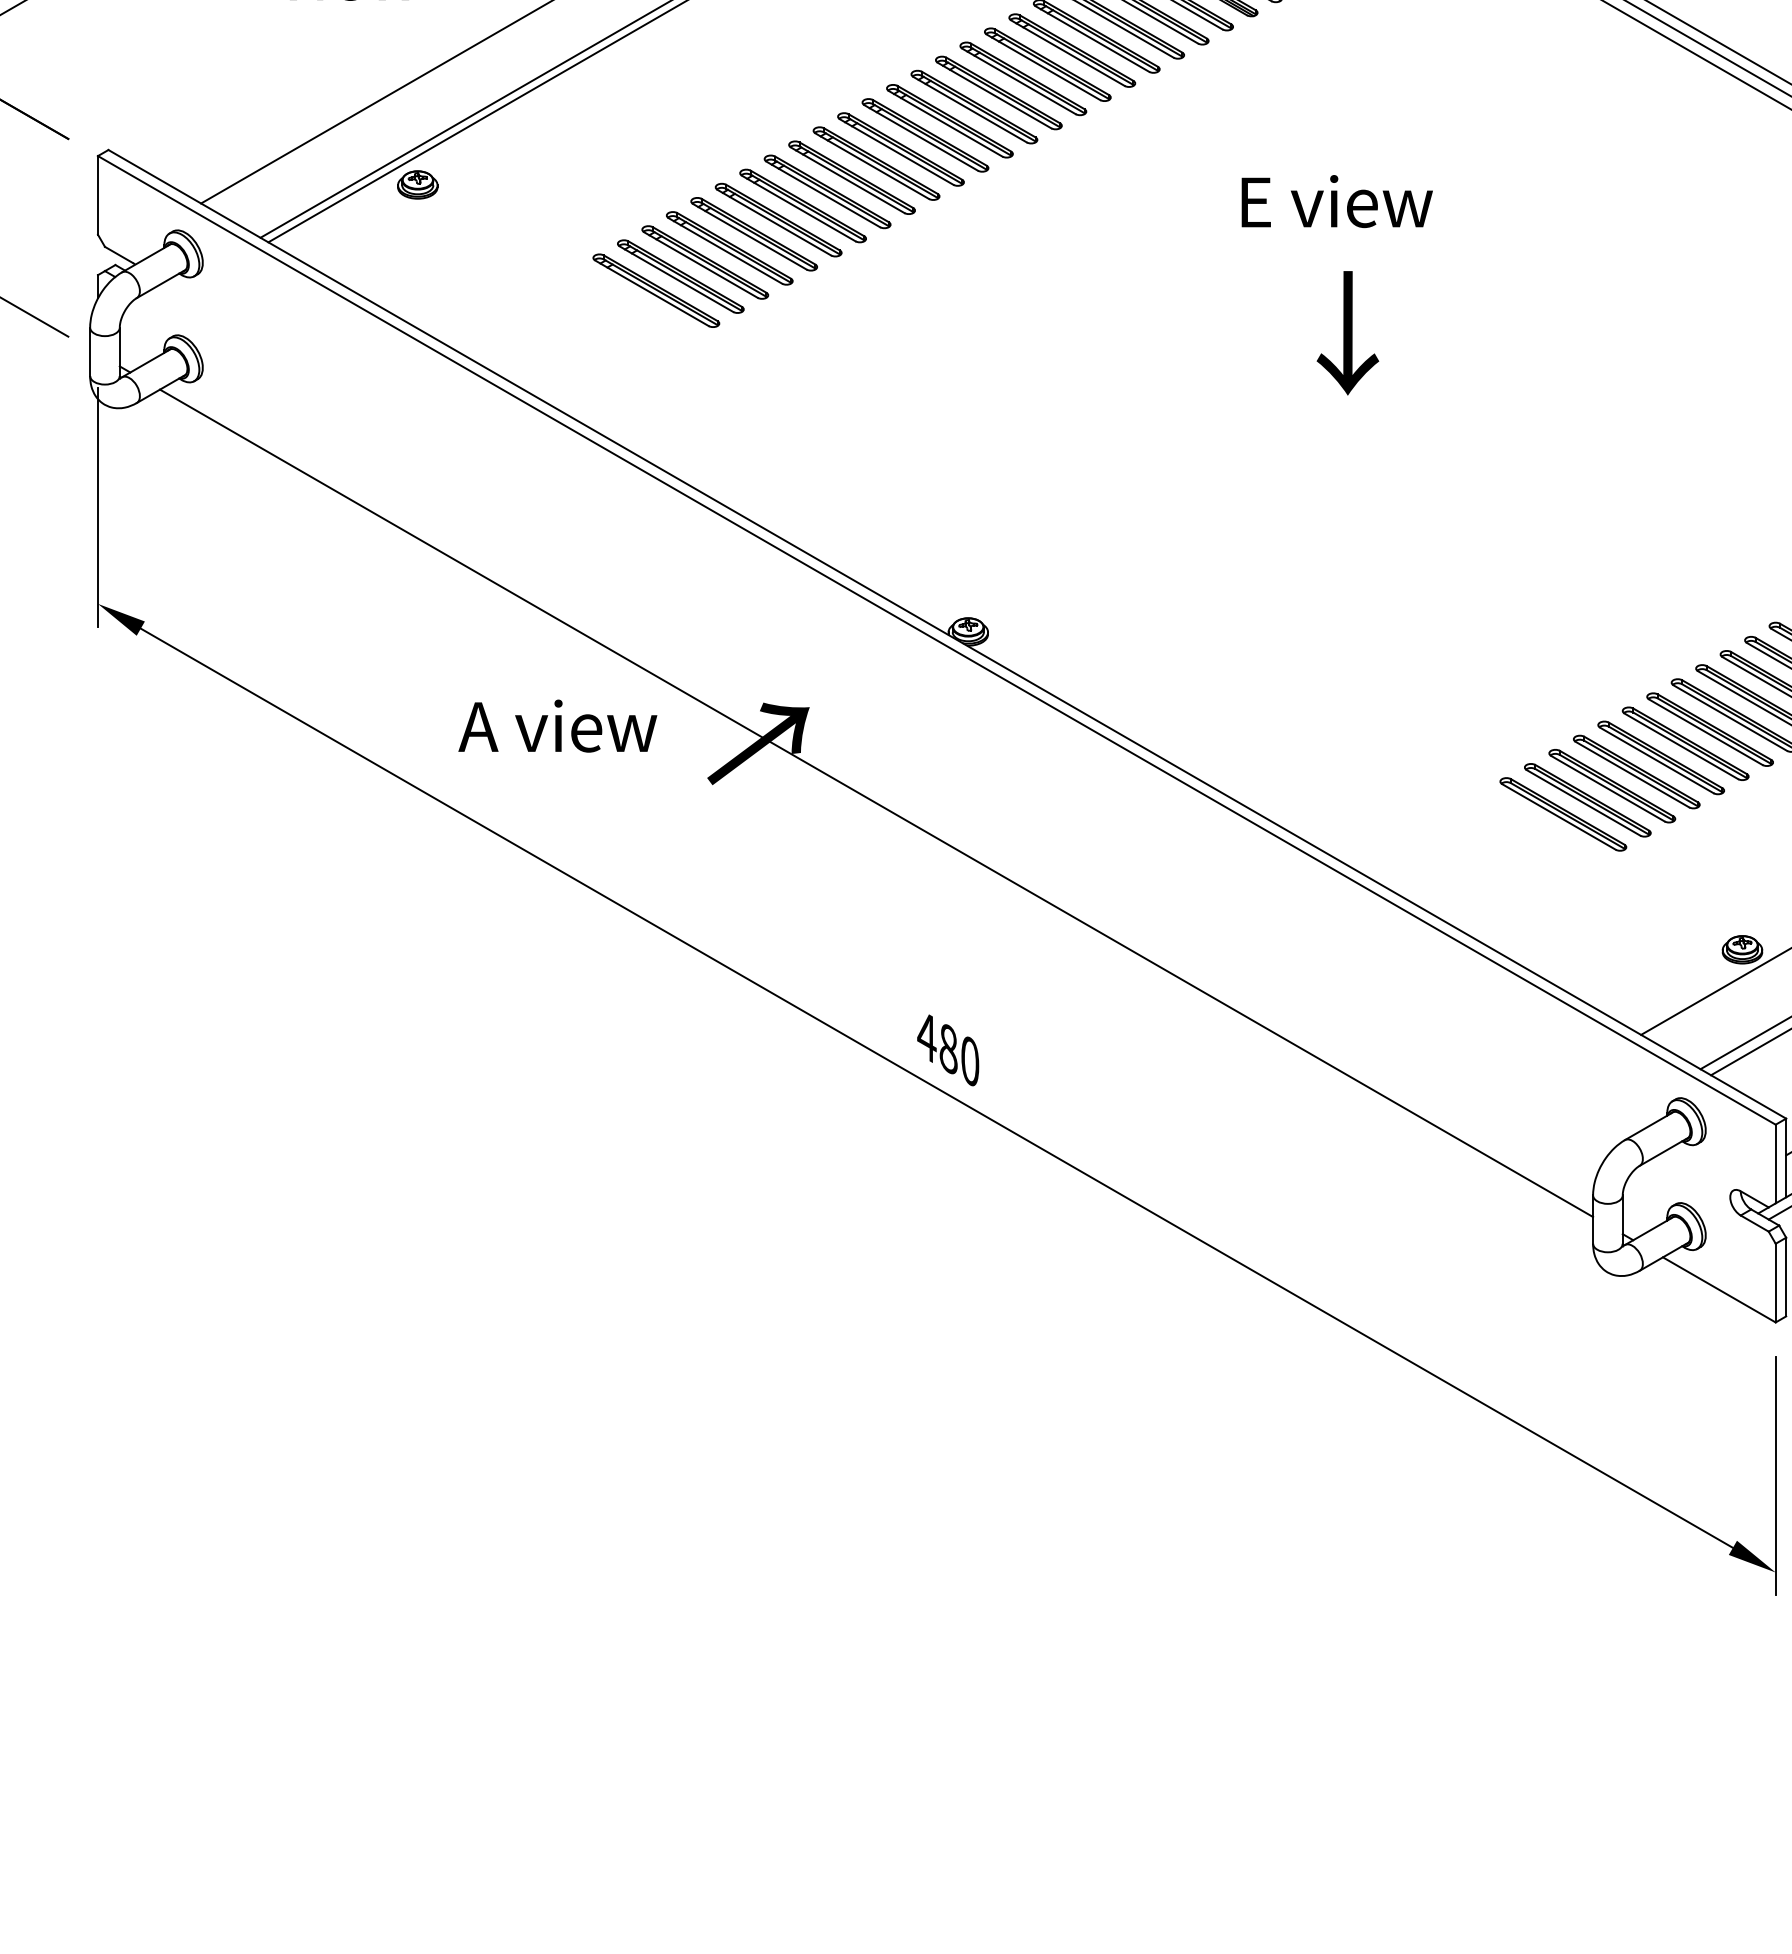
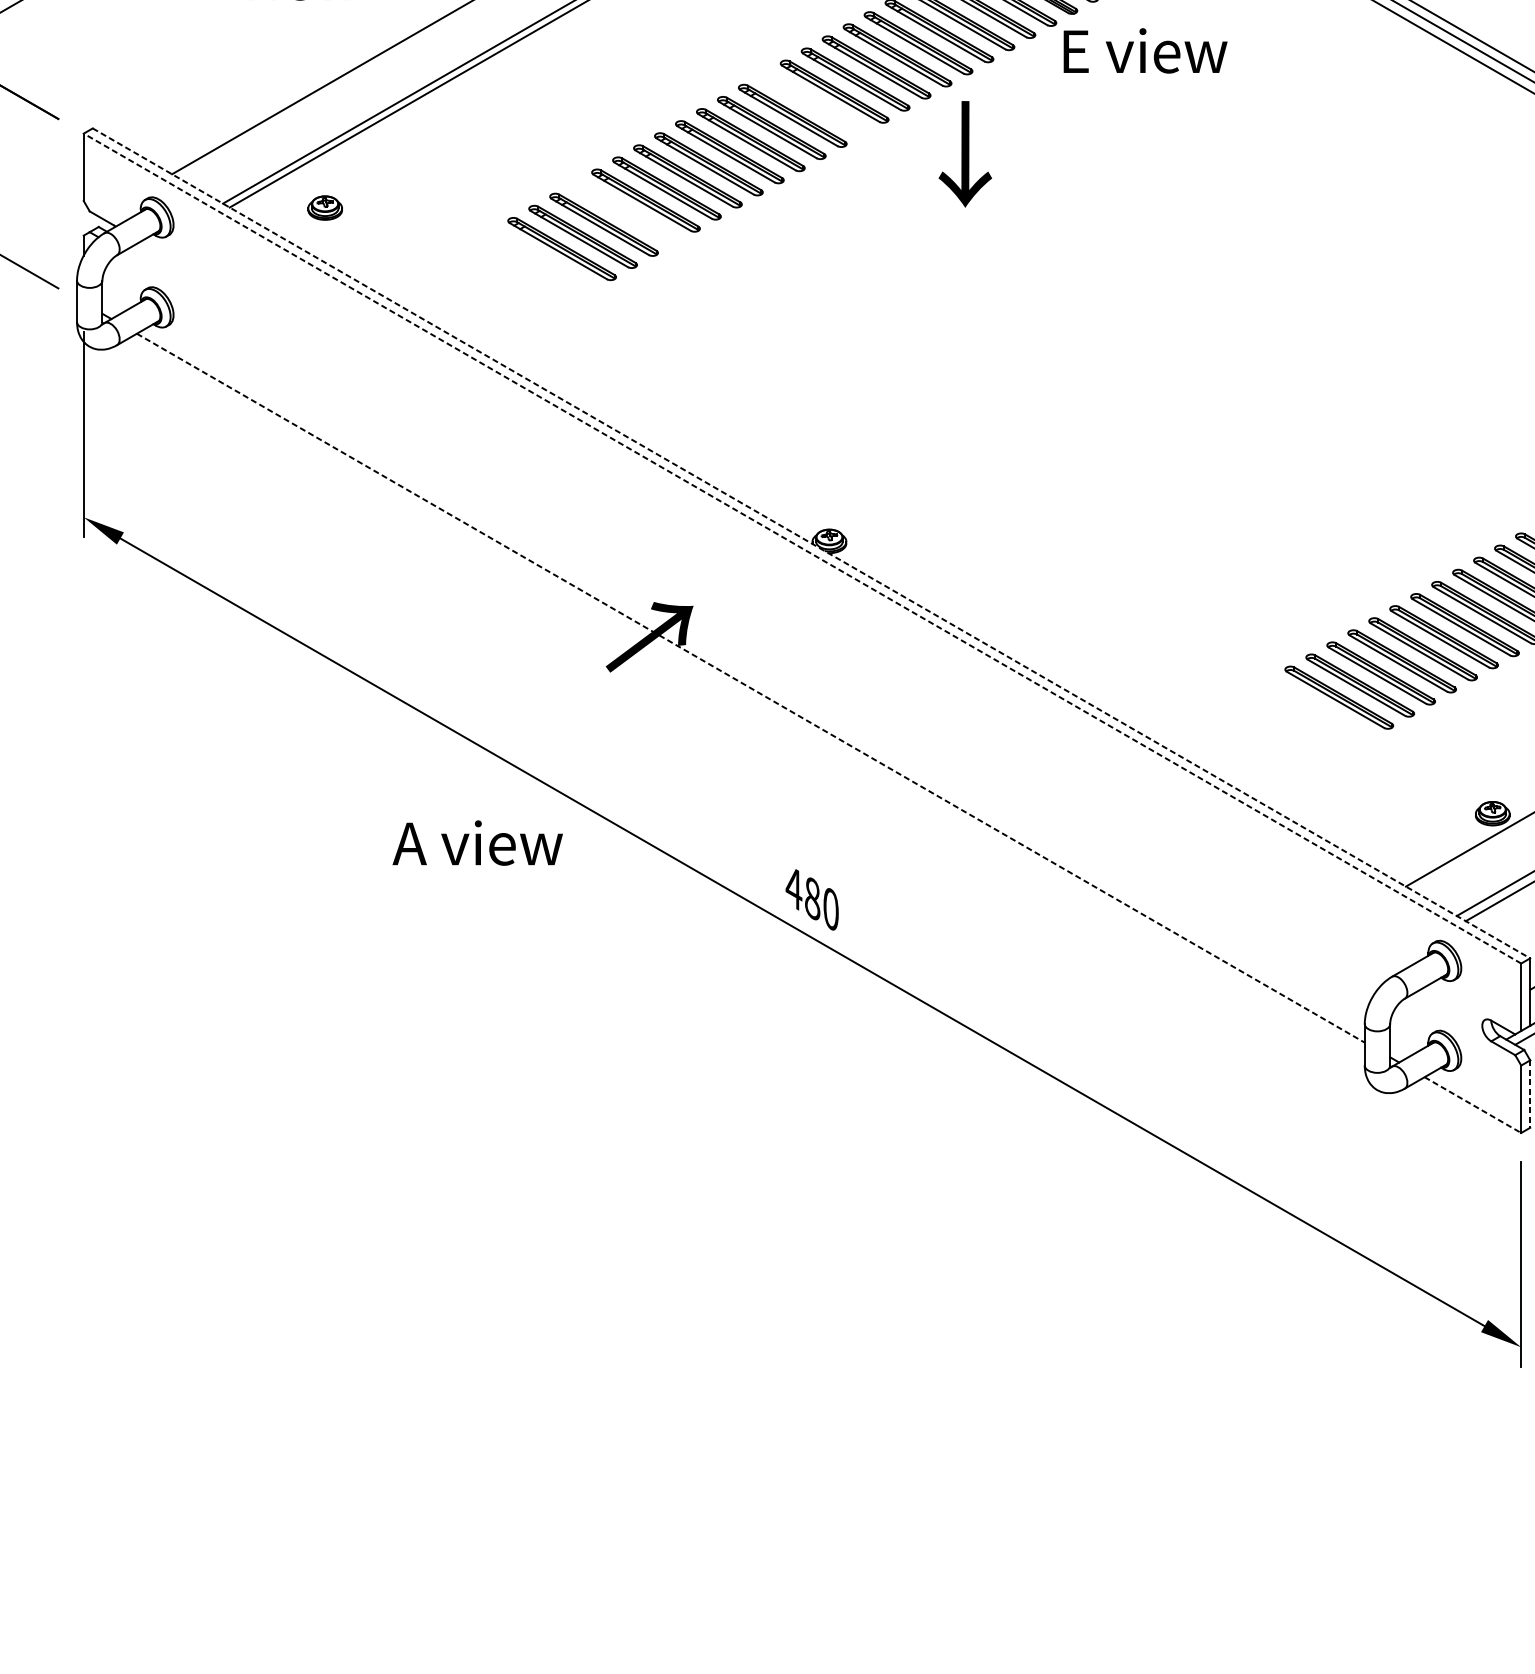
part: (949, 121) -> (813, 104), removed
part: (417, 184) -> (324, 207), moved
text: (1336, 201) -> (1144, 50), moved
part: (729, 248) -> (624, 212), removed
text: (1347, 333) -> (964, 154), moved
line: (947, 634) -> (811, 543), solid -> dashed
line: (936, 640) -> (802, 548), solid -> dashed
text: (557, 725) -> (477, 842), moved
line: (876, 803) -> (750, 688), solid -> dashed
line: (1786, 1277) -> (1530, 1094), solid -> dashed
line: (1719, 1290) -> (1473, 1105), solid -> dashed

